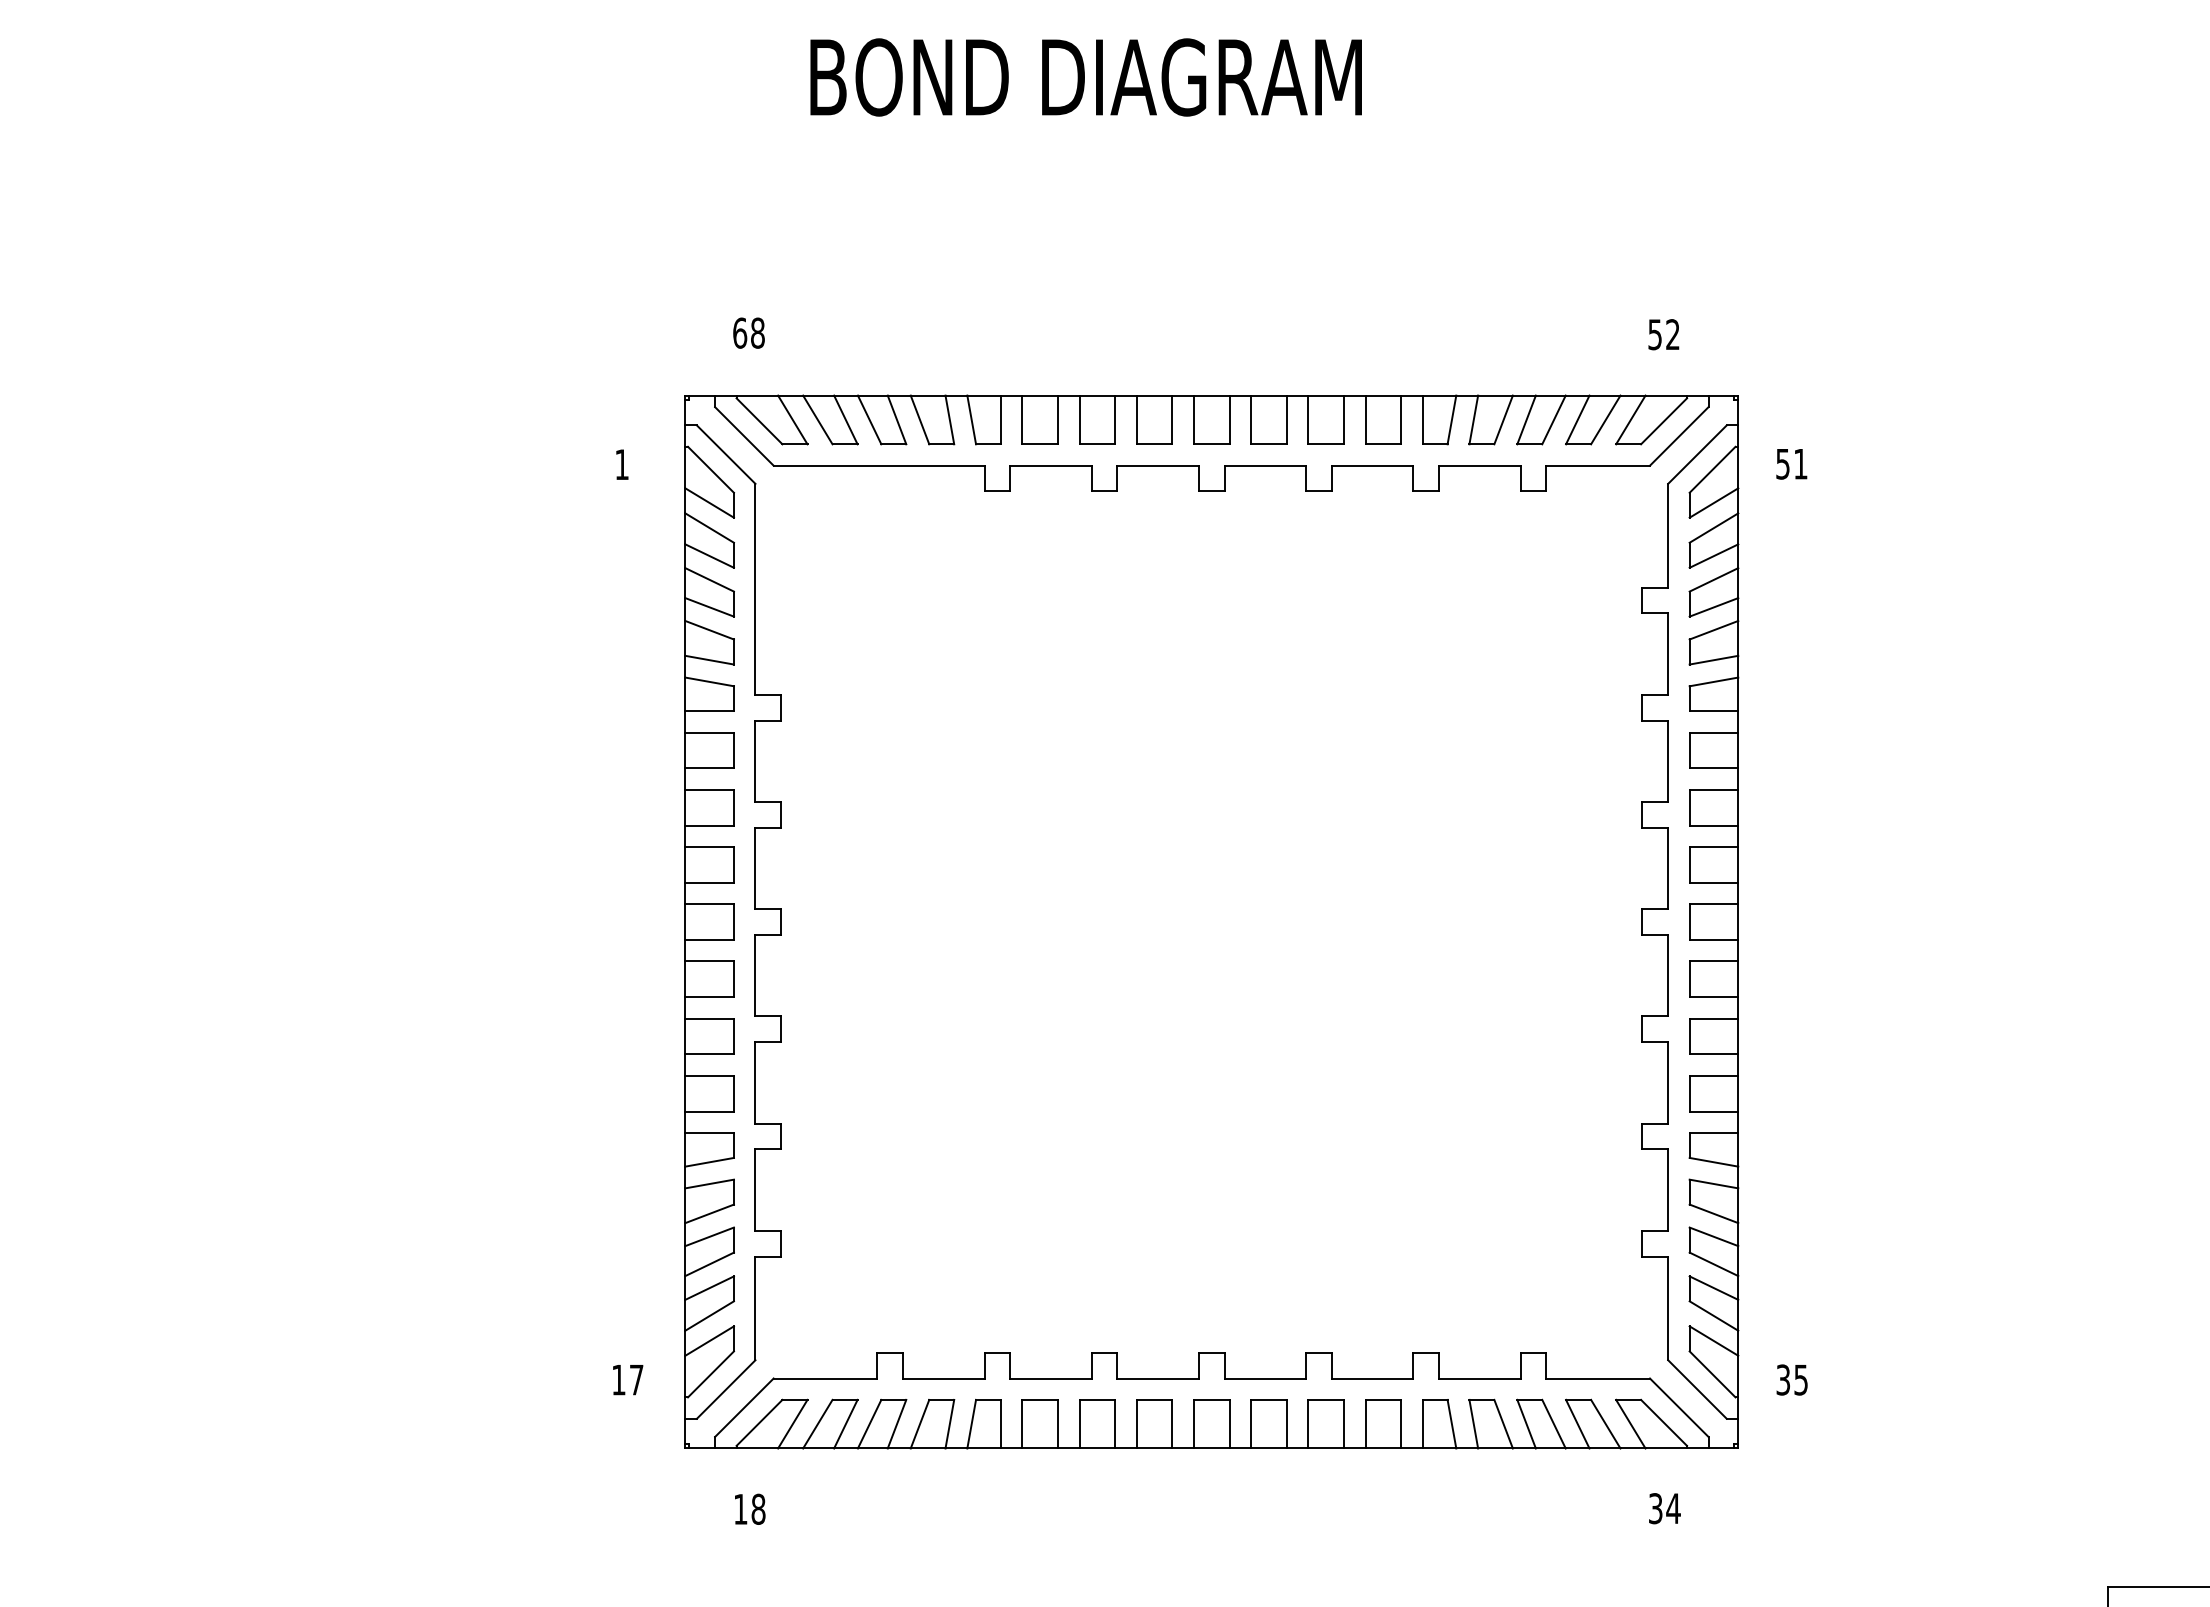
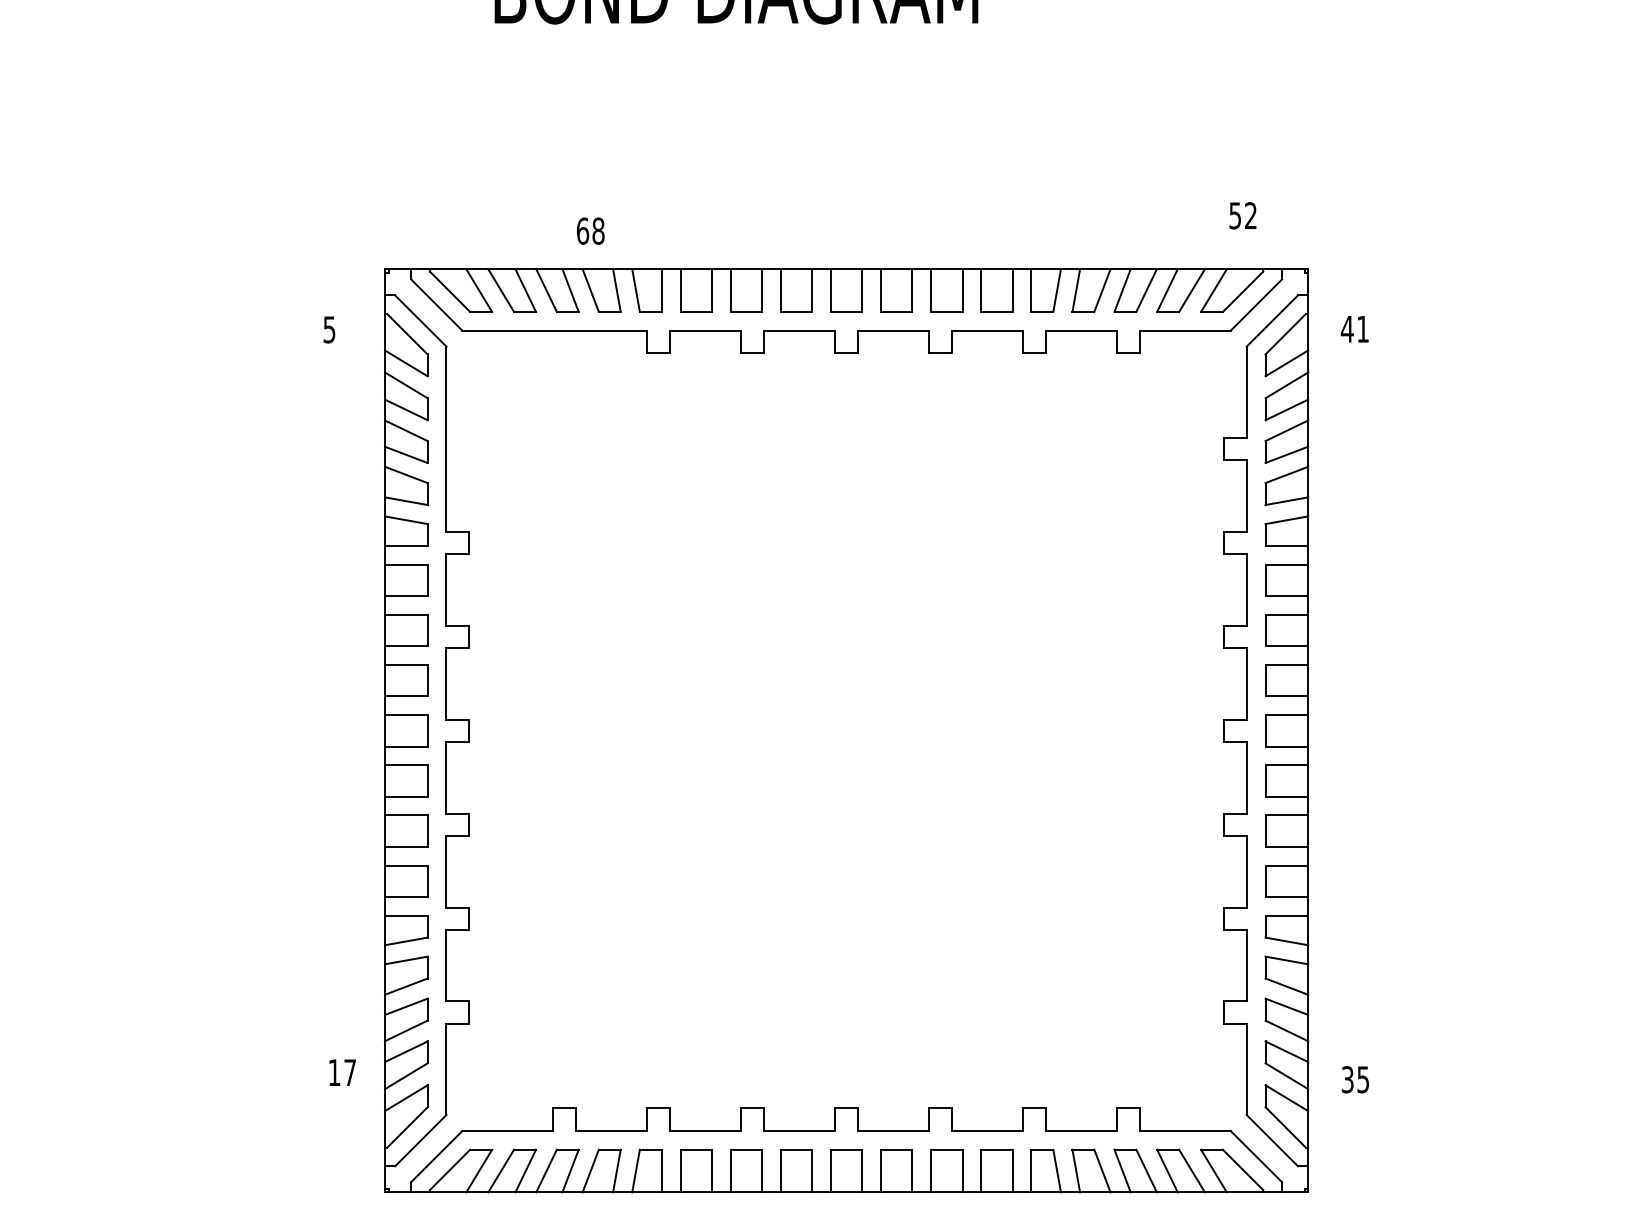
text: (748, 332) -> (590, 230), moved
text: (621, 464) -> (329, 329), 1 -> 5
text: (1782, 464) -> (1346, 329), 51 -> 41
text: (1791, 1379) -> (1354, 1079), moved
text: (628, 1380) -> (343, 1073), moved

